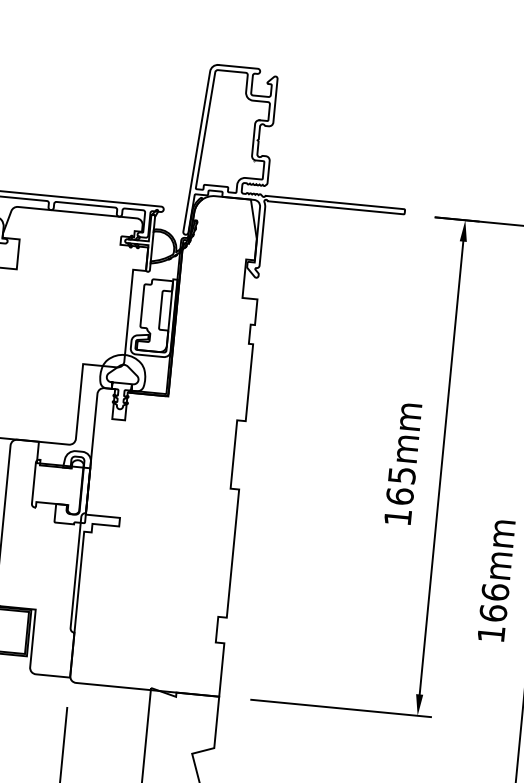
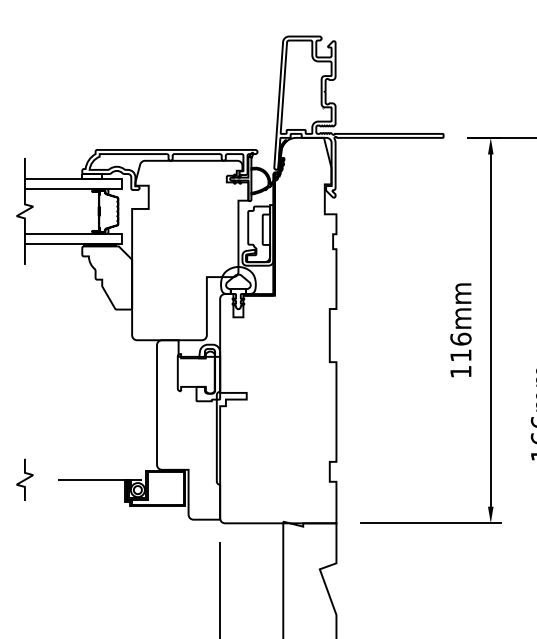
text: (400, 484) -> (460, 346), 165mm -> 116mm

